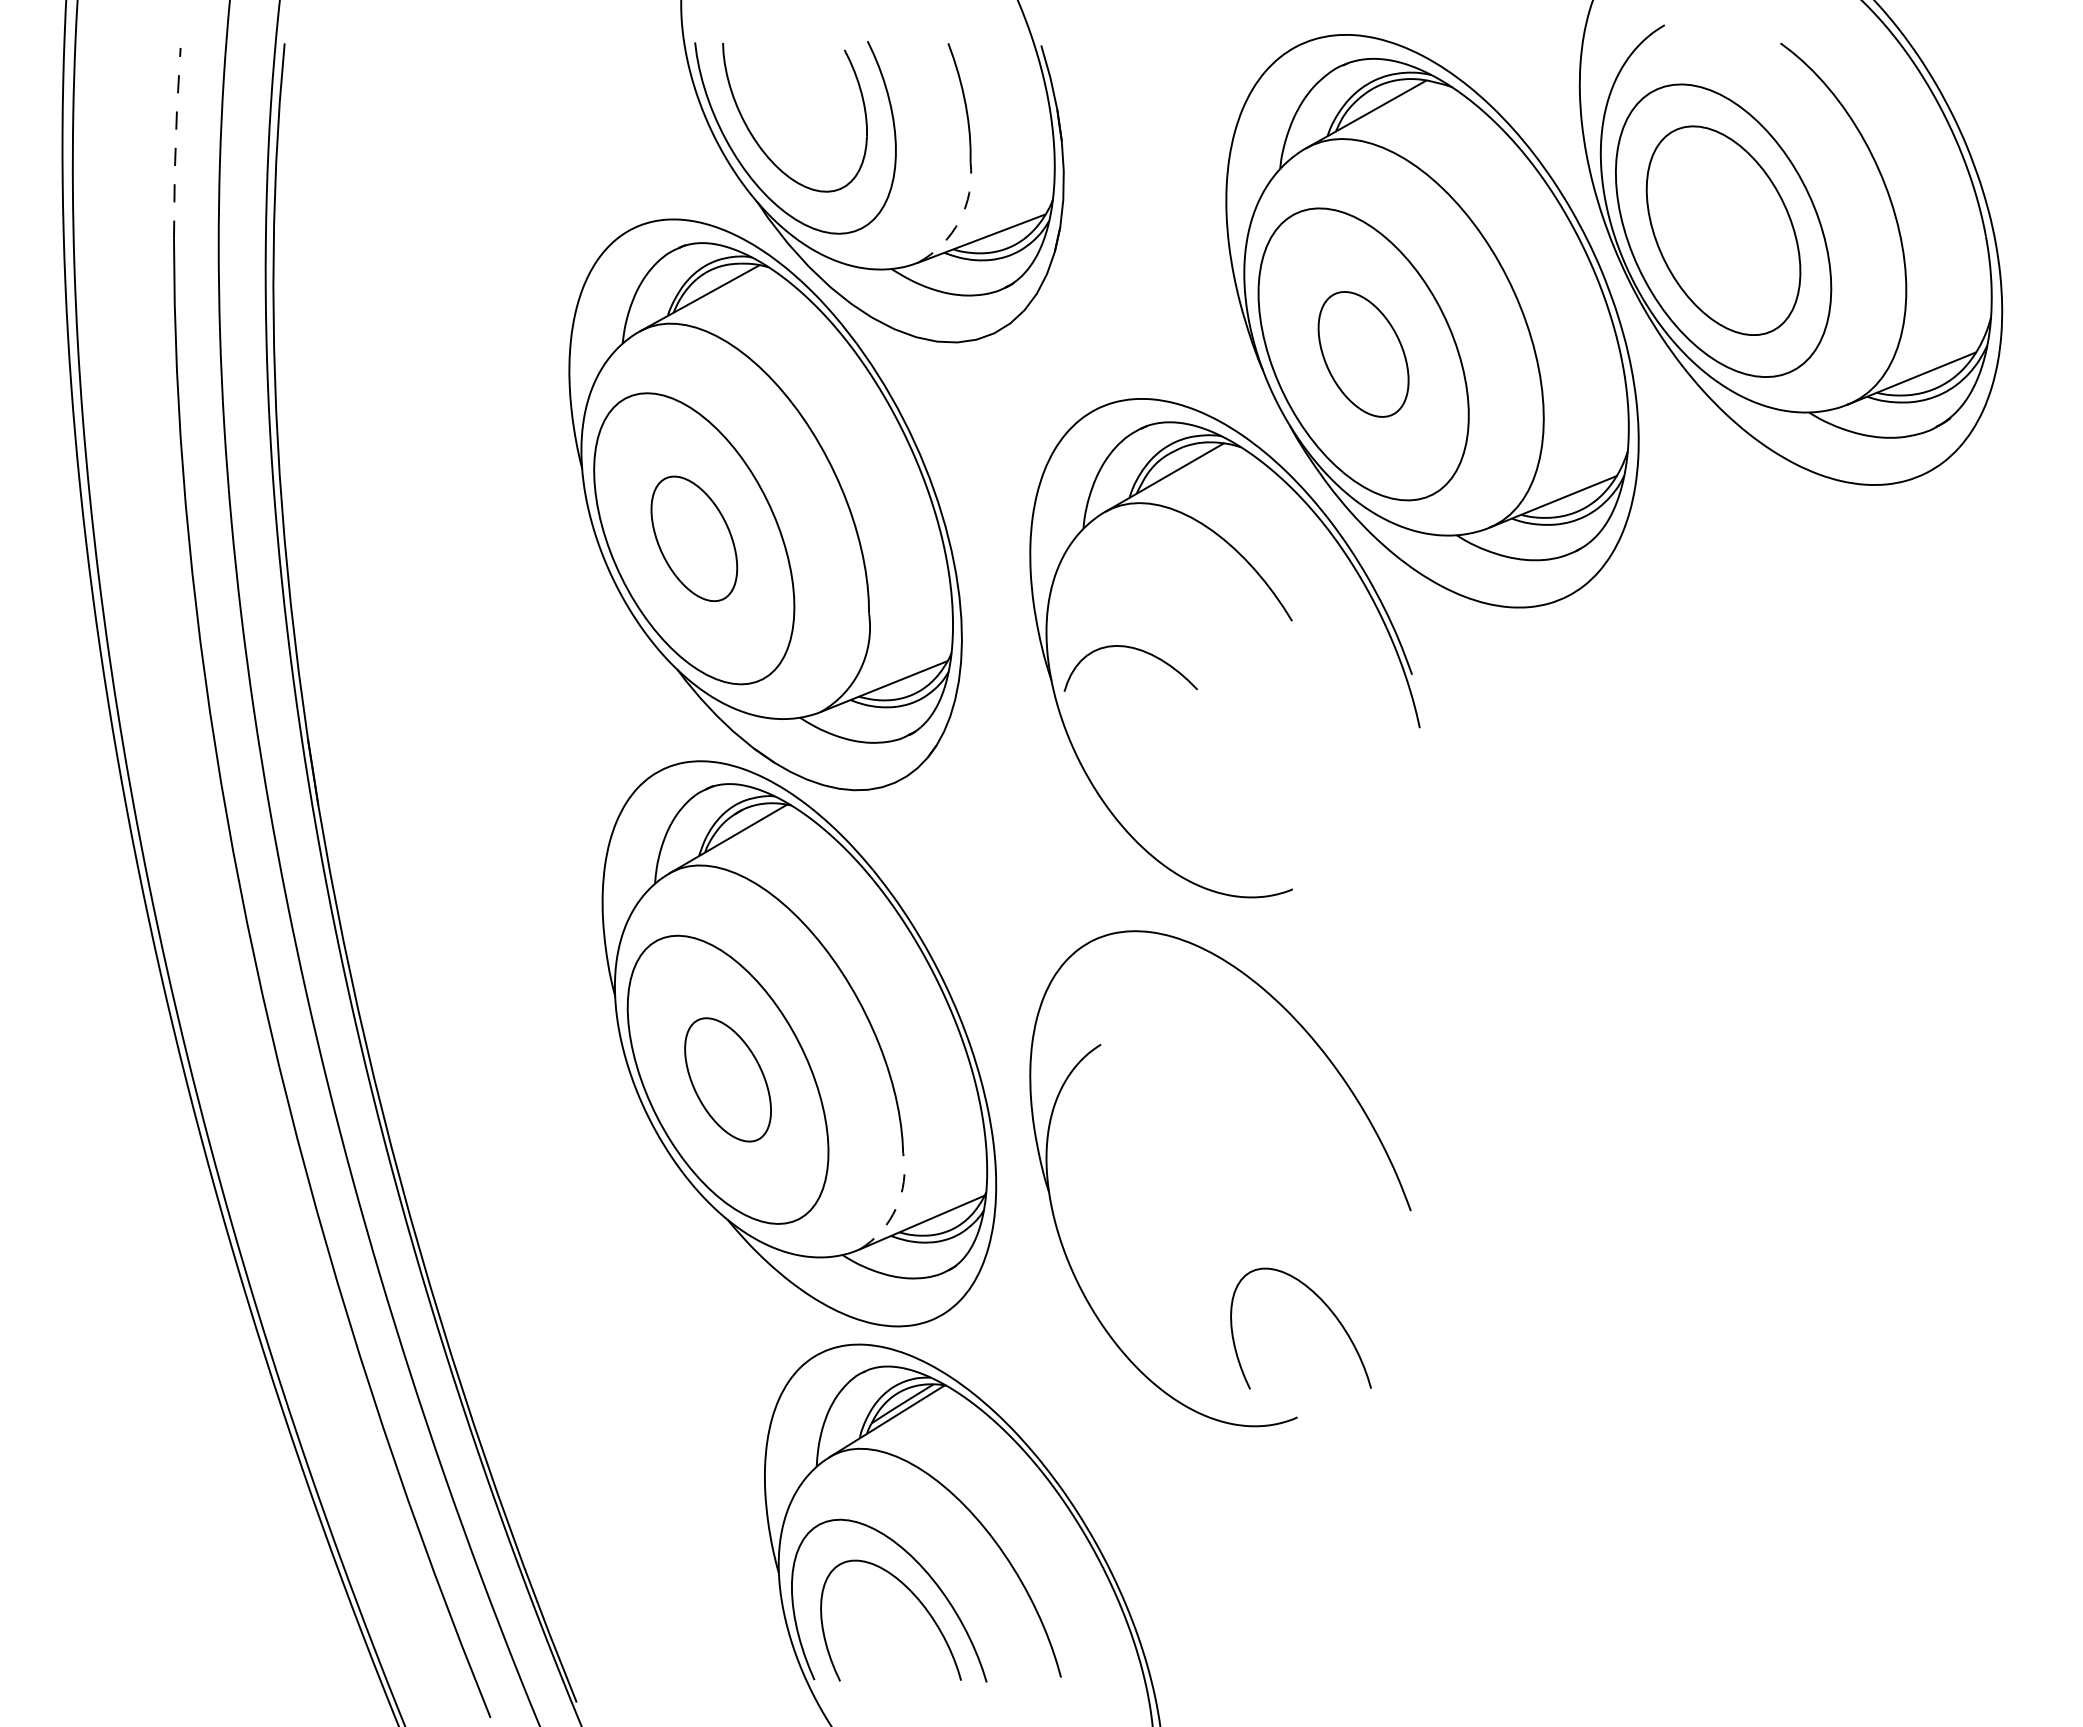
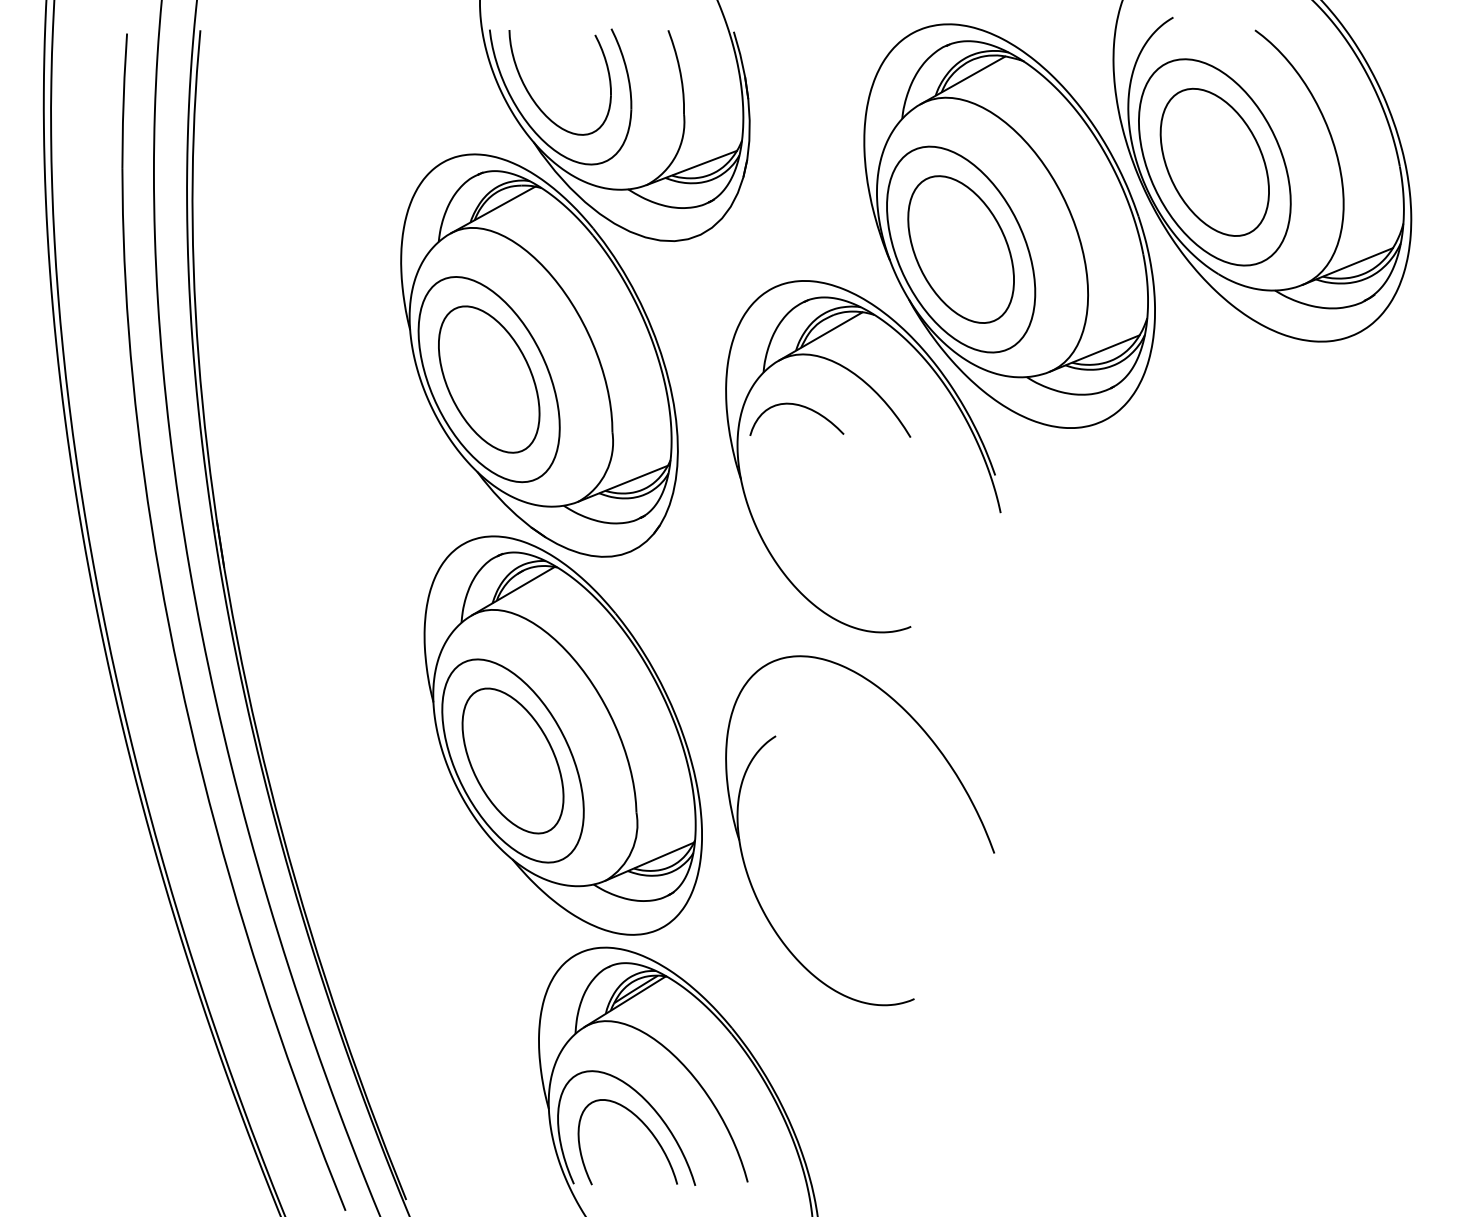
line: (175, 143) -> (123, 100), dashed -> solid
arc: (959, 220) -> (676, 155), dashed -> solid
part: (1363, 354) -> (961, 249), size x1.67
part: (694, 538) -> (489, 379), size x1.67
curve: (1137, 650) -> (801, 406), moved
part: (727, 1079) -> (512, 760), size x1.67
arc: (896, 1207) -> (631, 851), dashed -> solid
curve: (1328, 1309) -> (936, 922), removed

